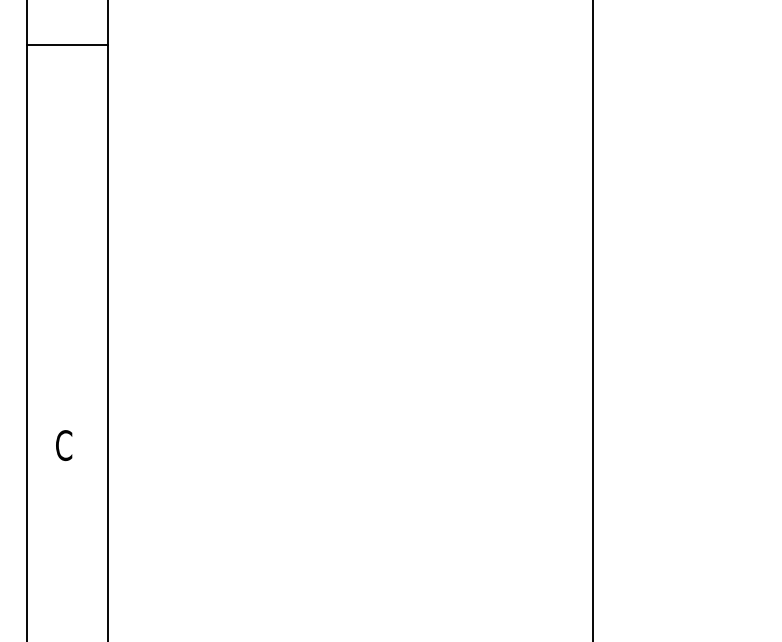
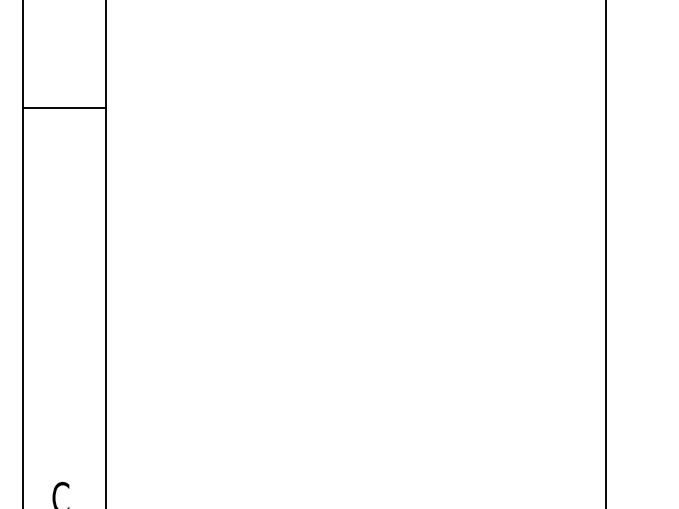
line: (67, 44) -> (64, 107), moved

